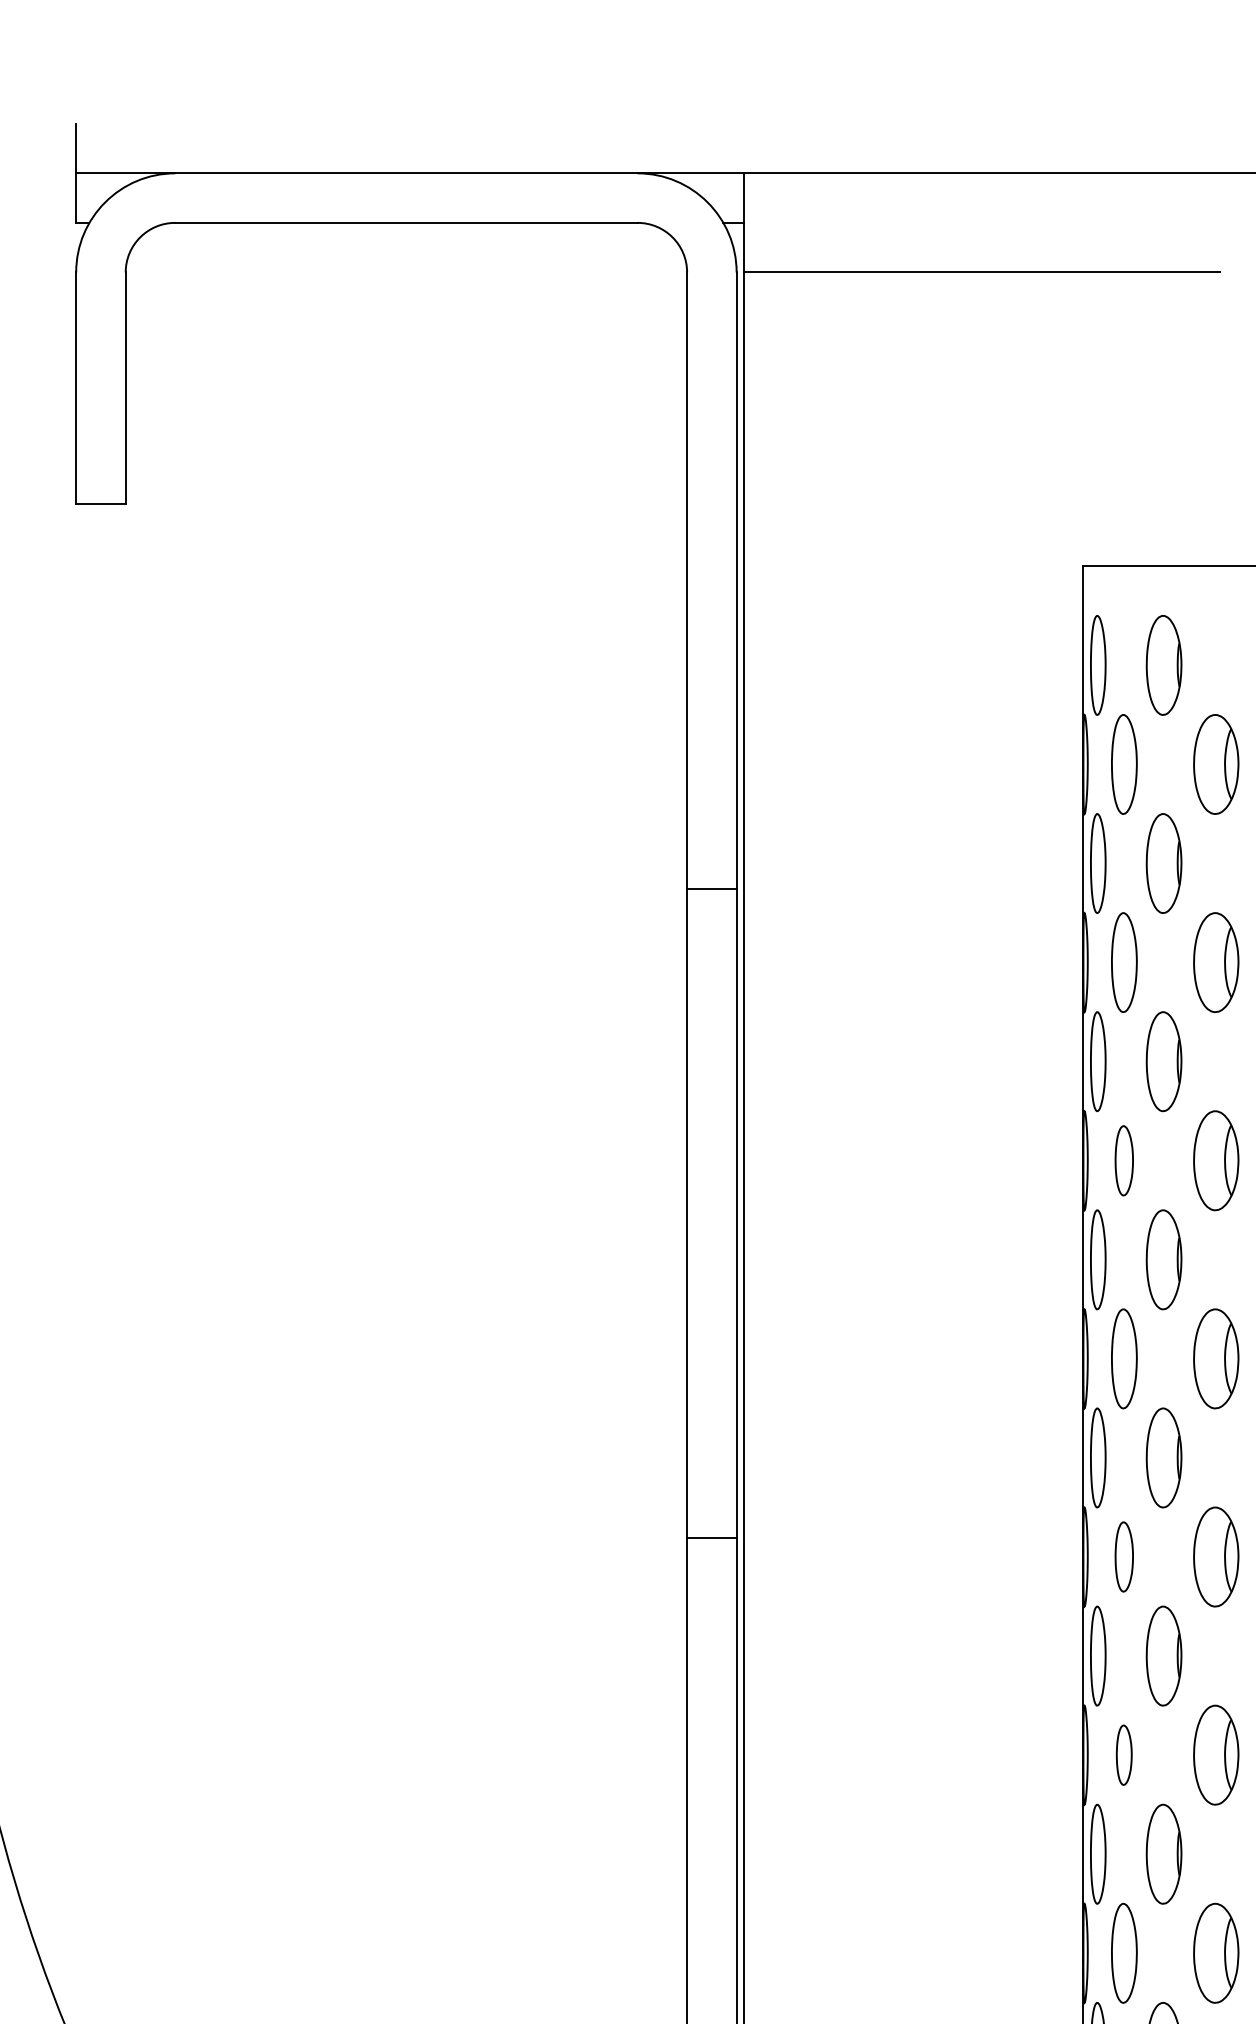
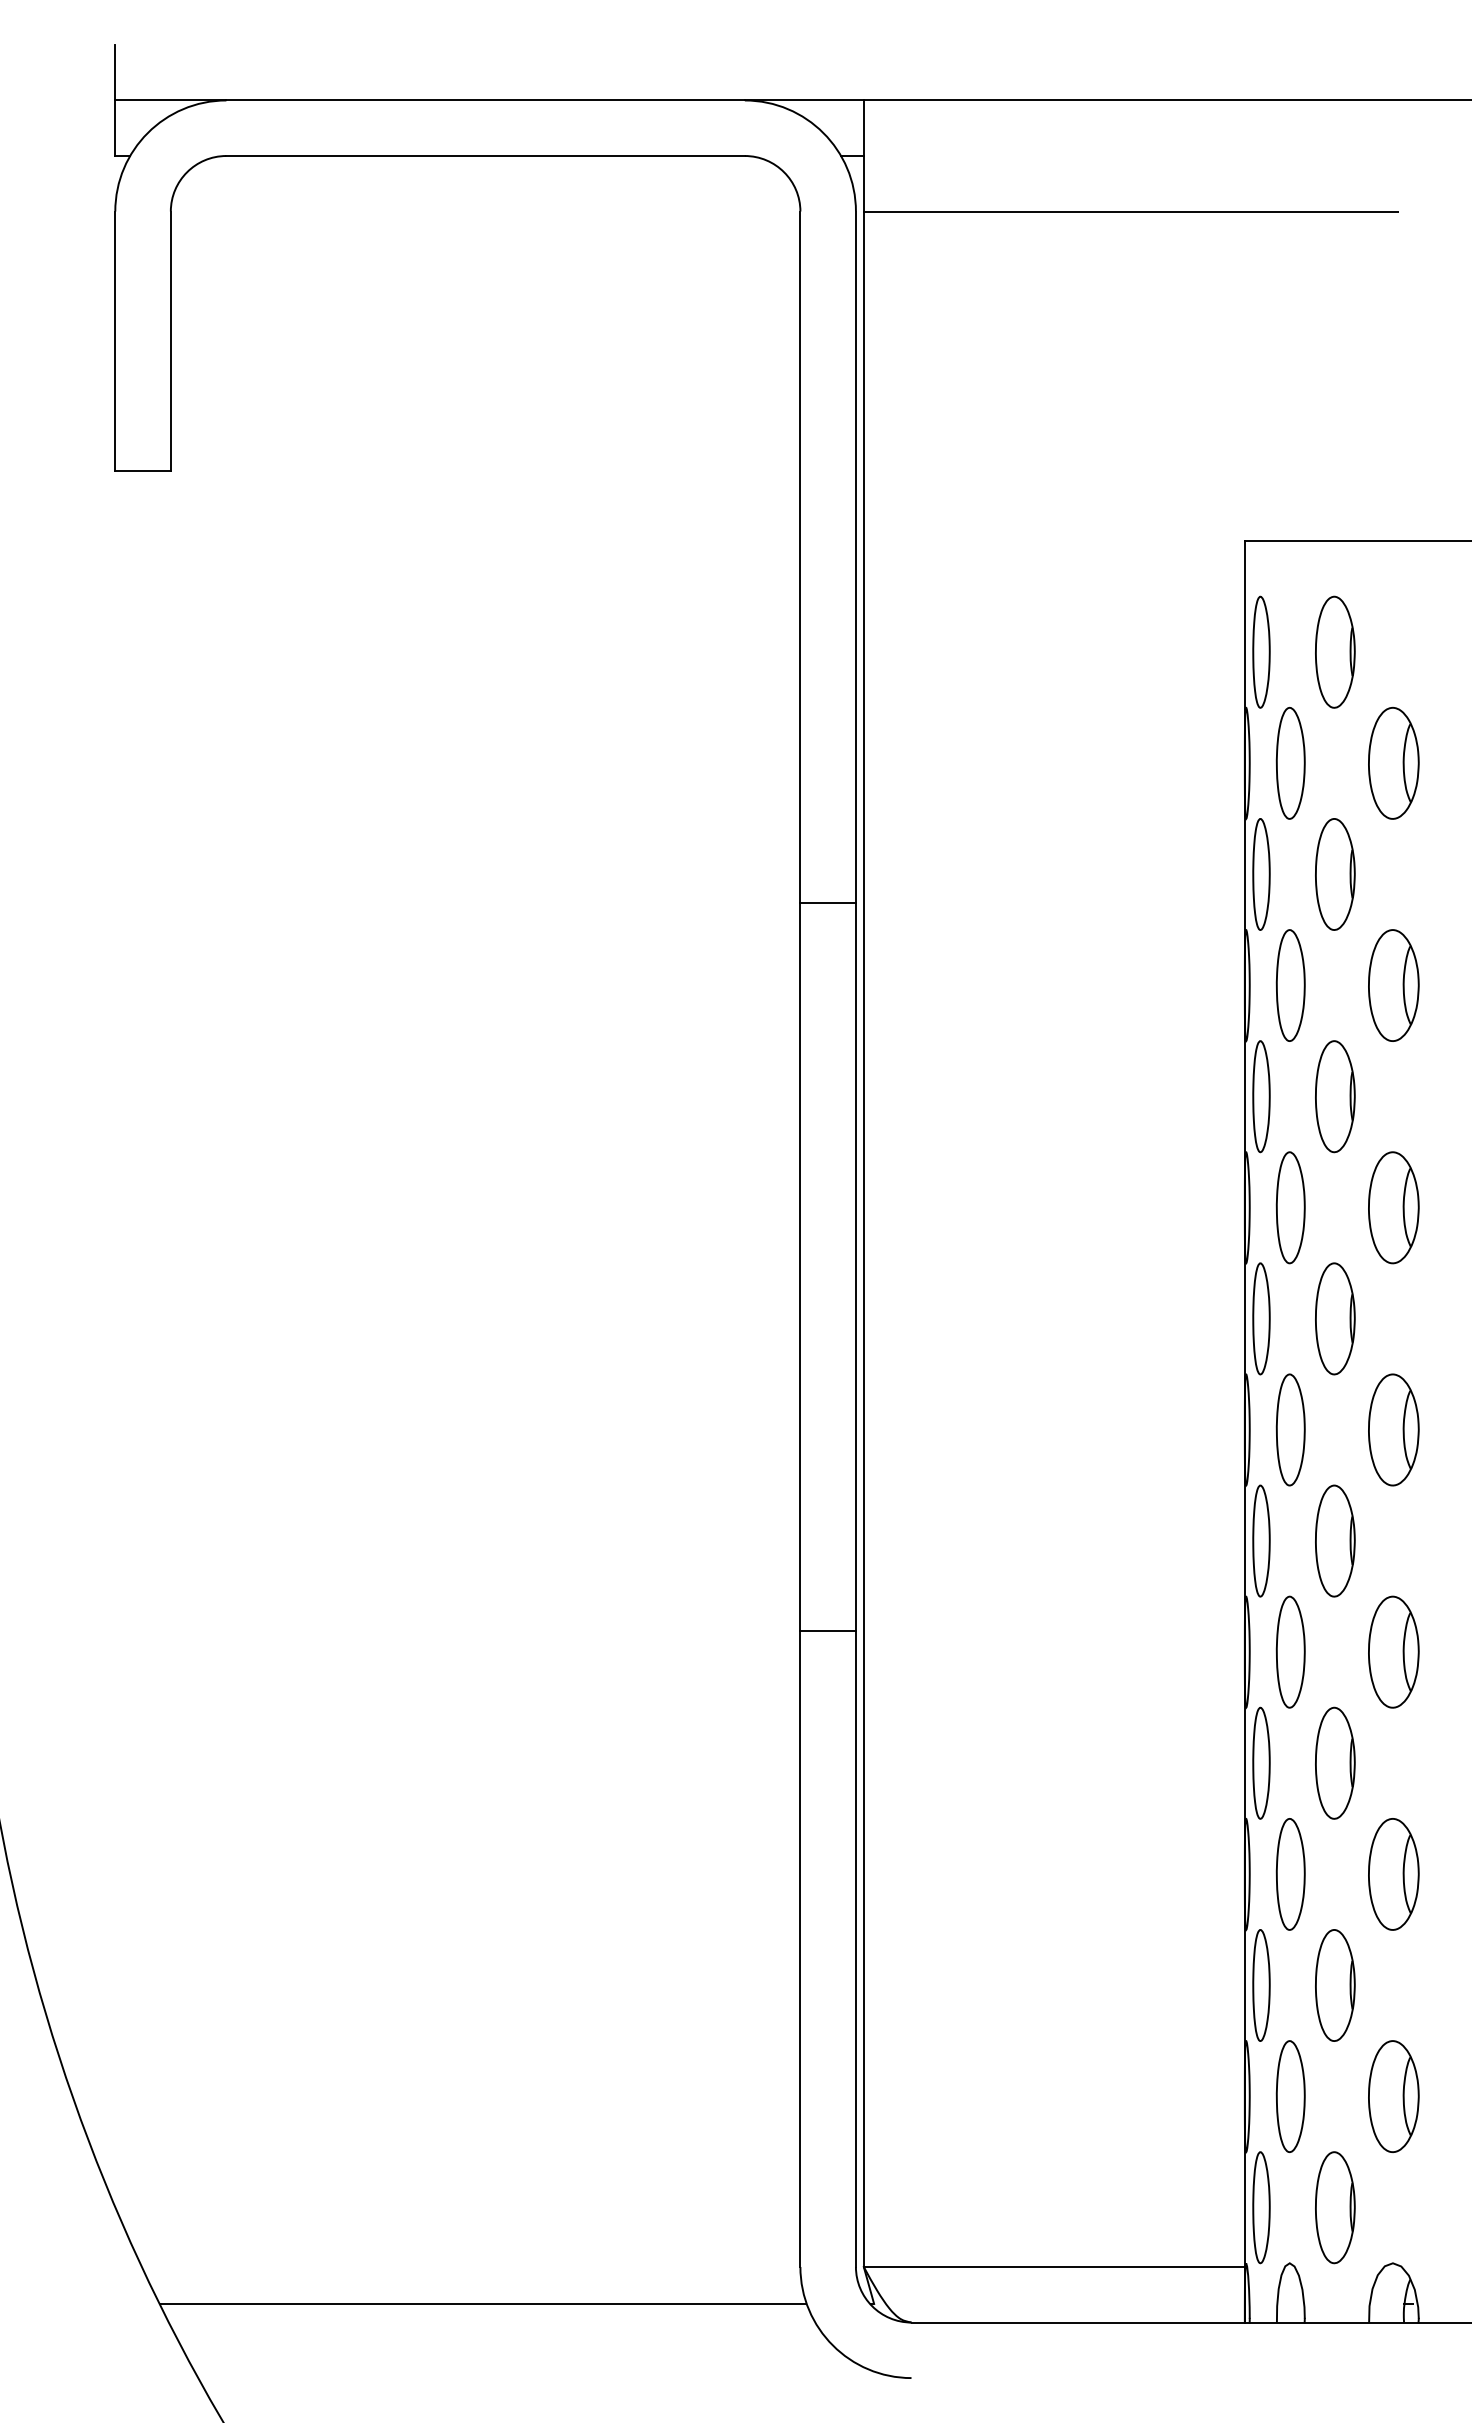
part: (1124, 1160) -> (1290, 1207), size x1.43
part: (1124, 1556) -> (1290, 1651), size x1.43
part: (1124, 1755) -> (1290, 1874), size x1.67

